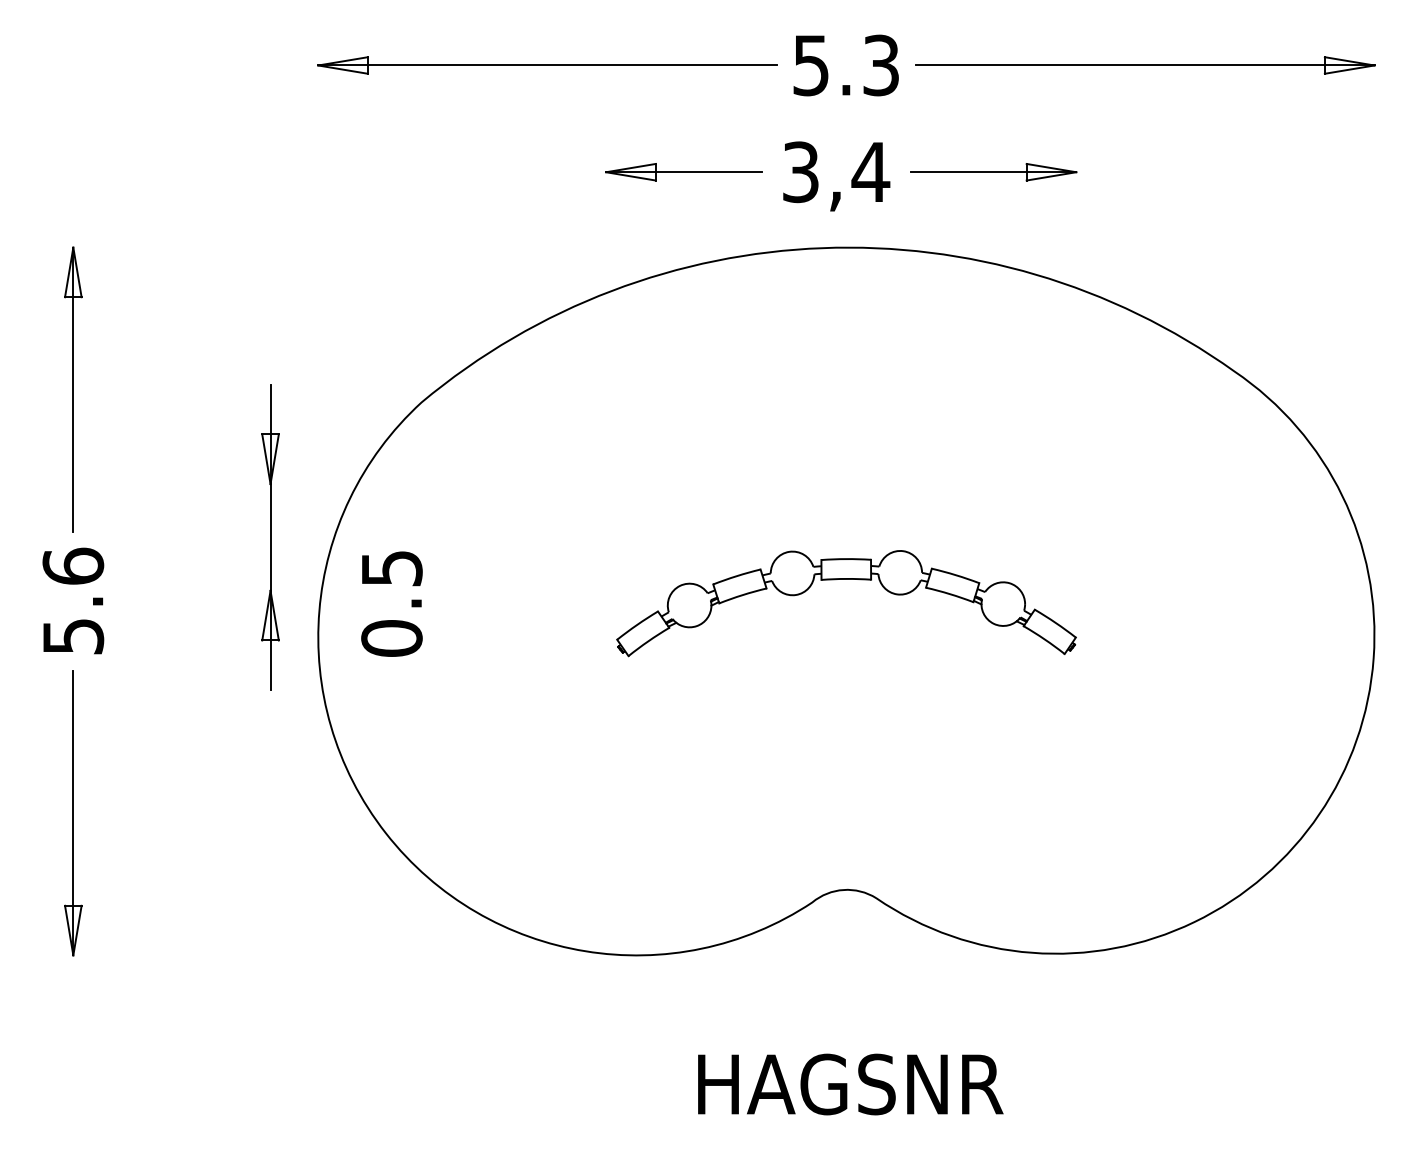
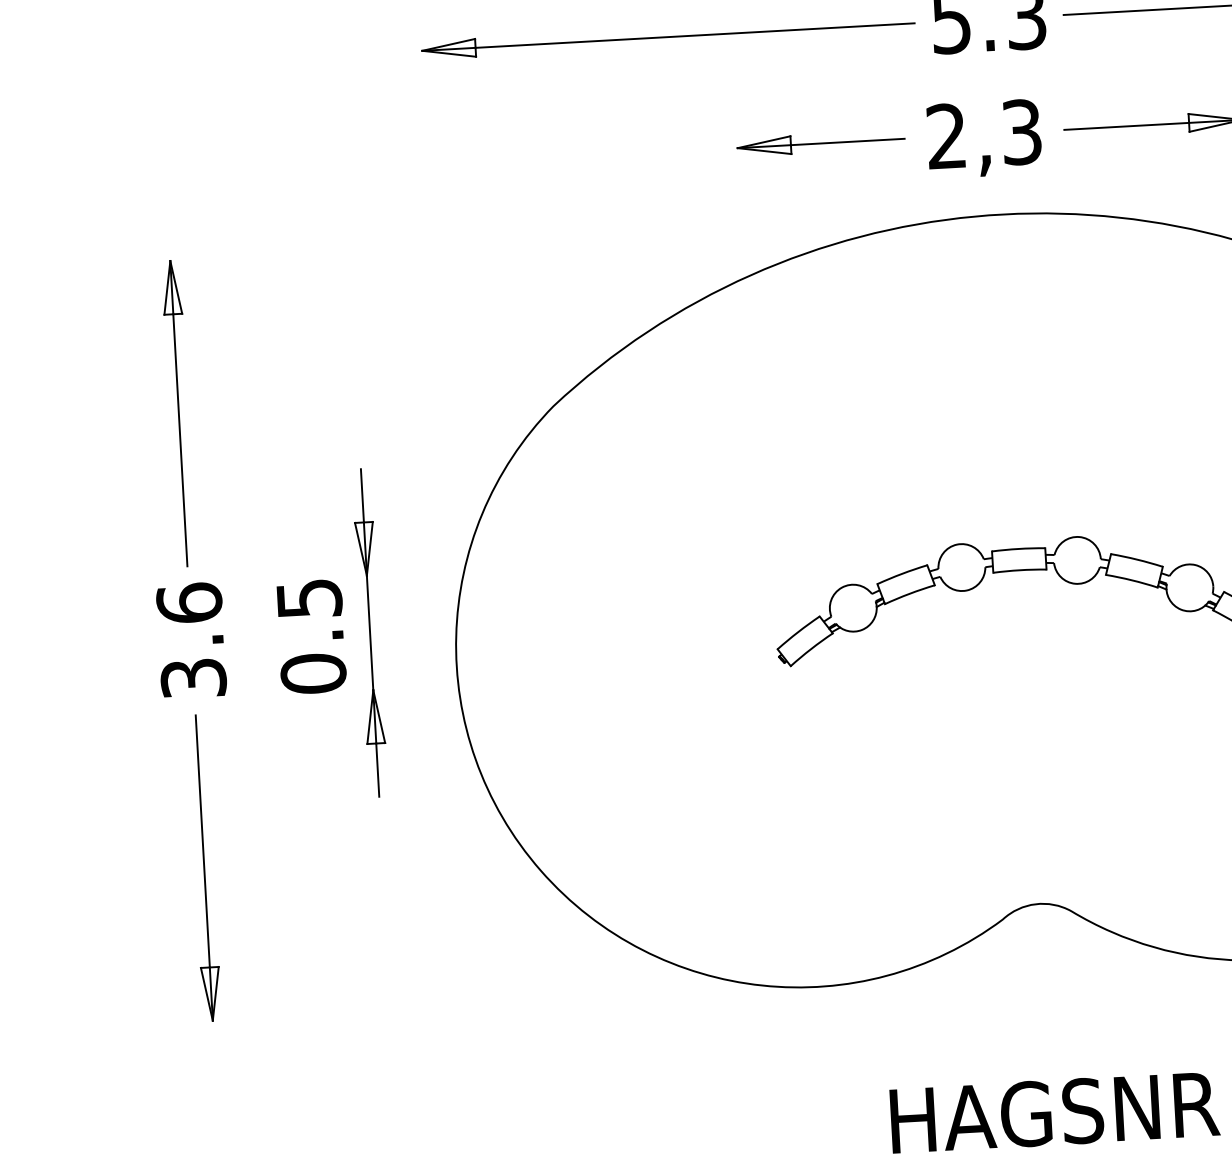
text: (836, 172) -> (984, 134), 3,4 -> 2,3
part: (270, 537) -> (370, 633), moved
text: (391, 603) -> (311, 636), moved
text: (72, 636) -> (192, 678), 5.6 -> 3.6

